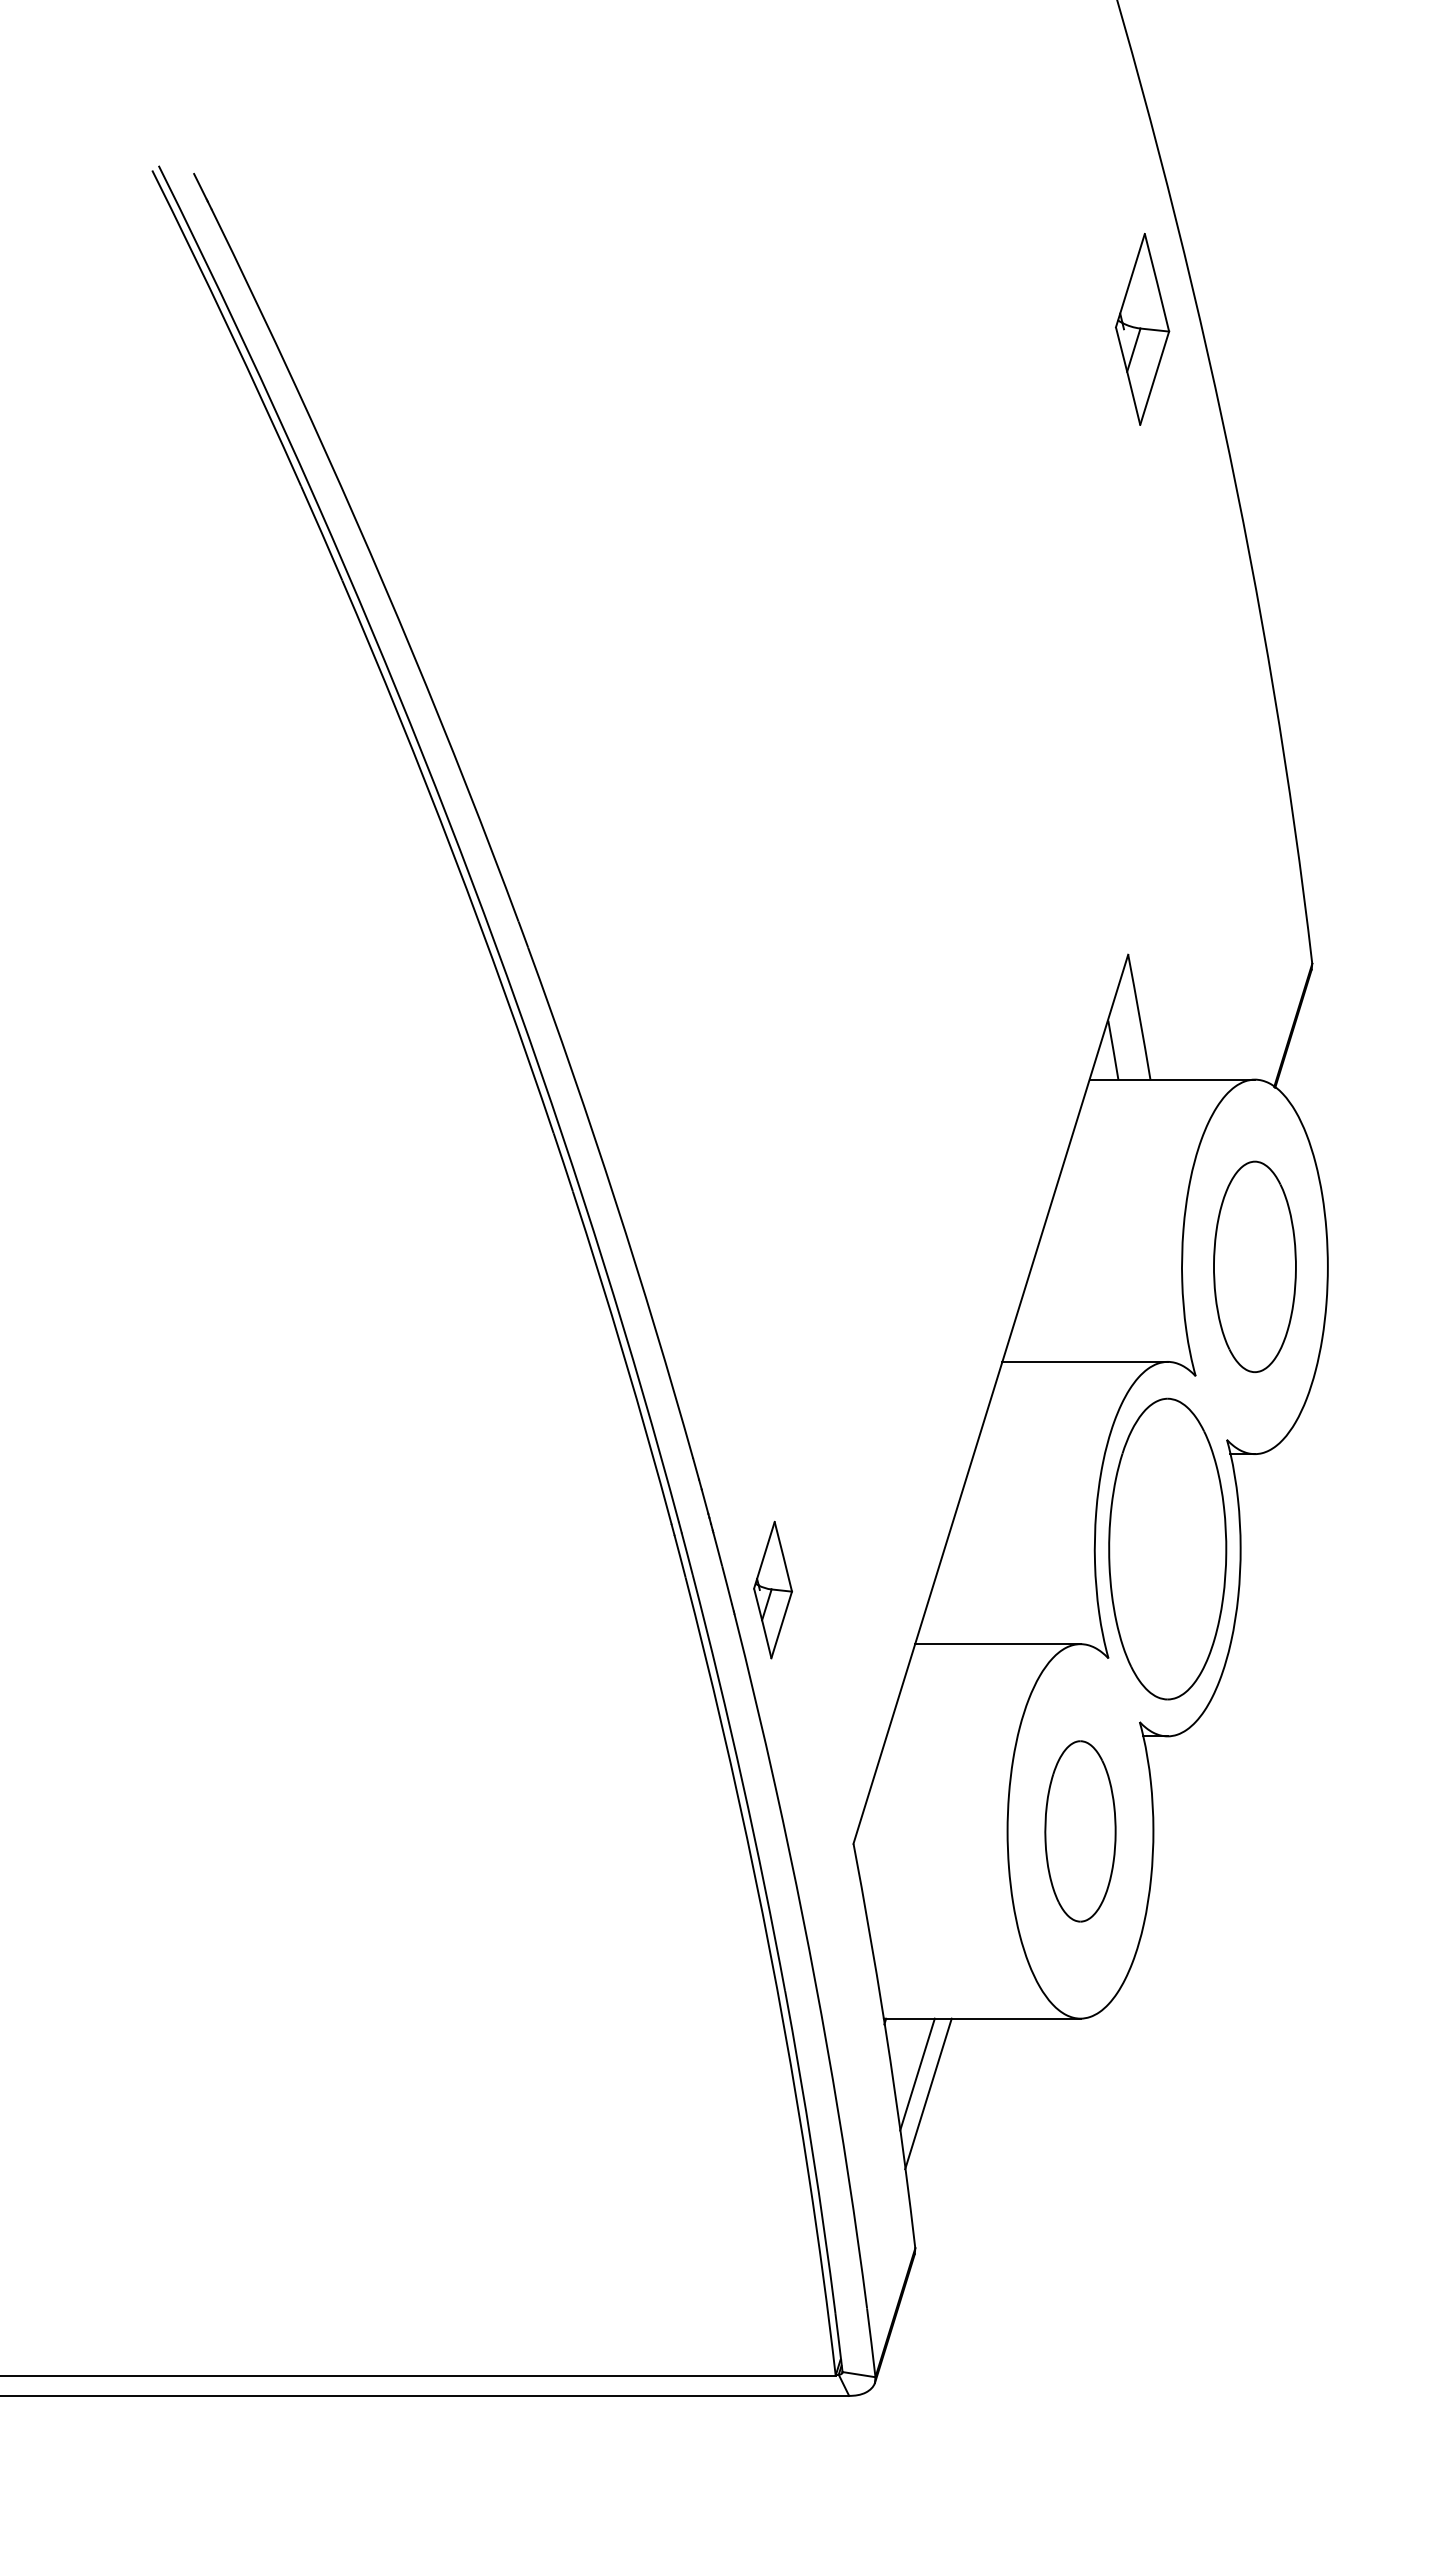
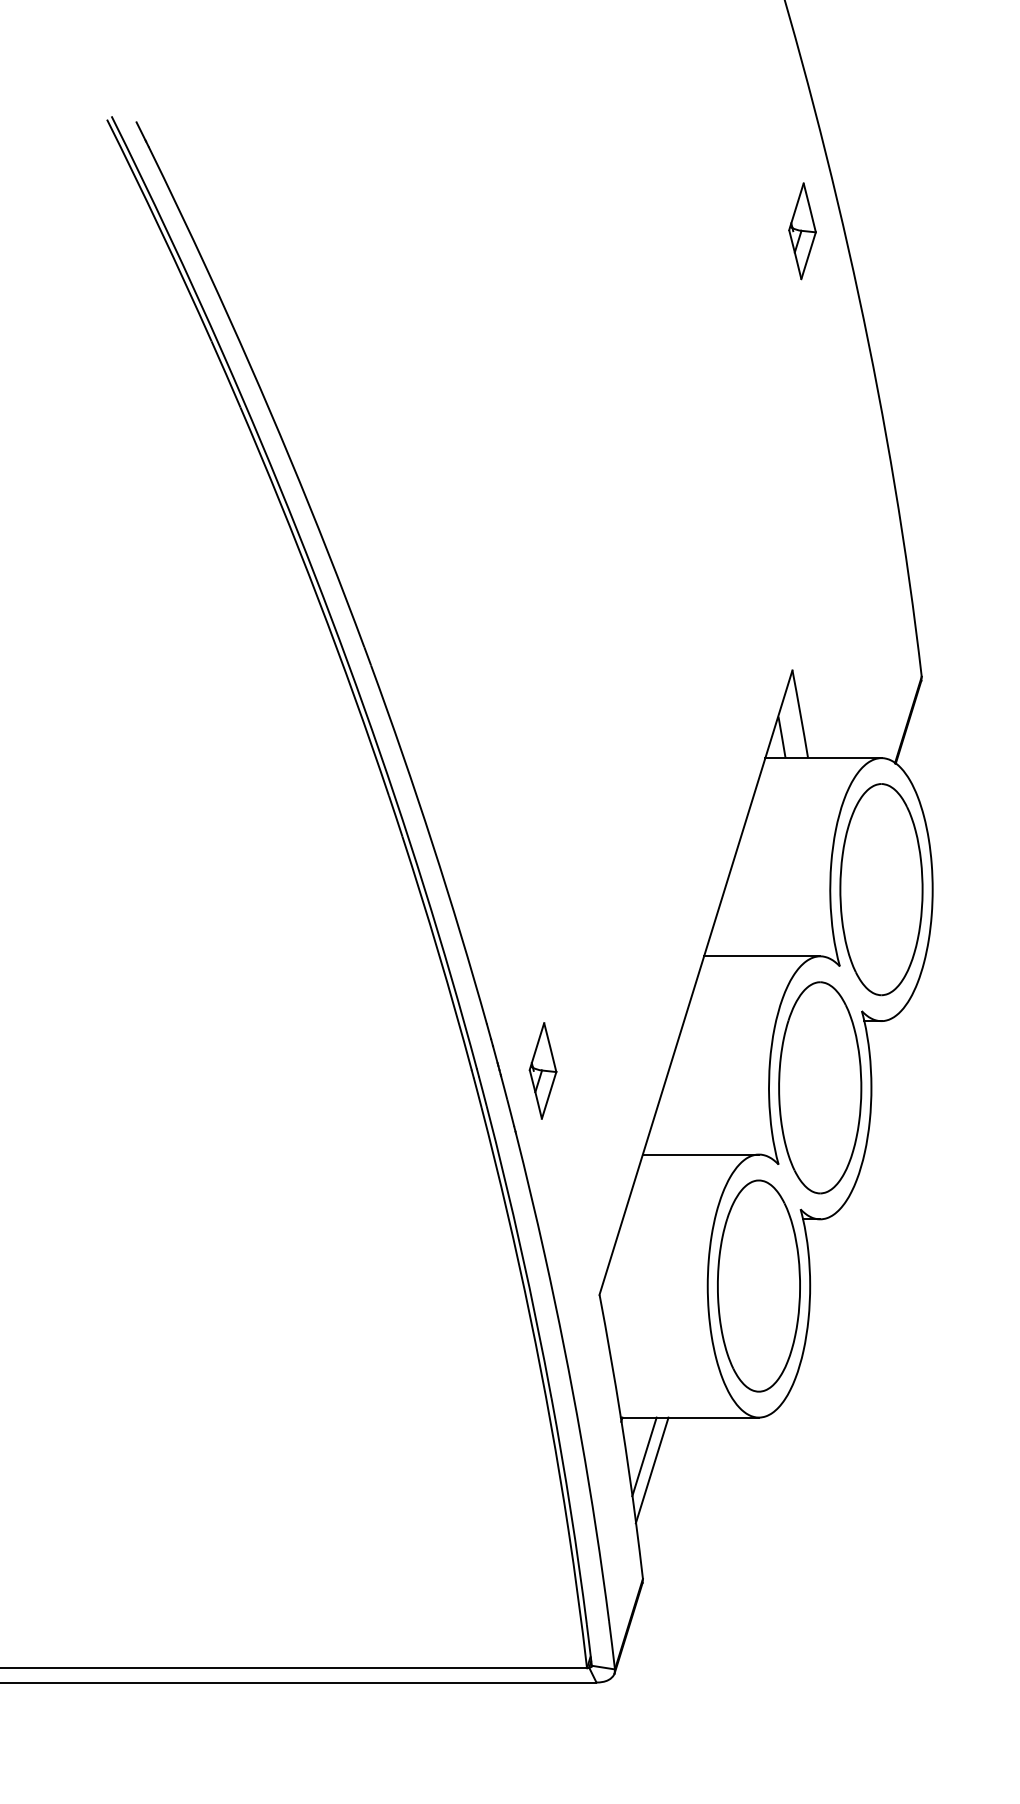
part: (1142, 329) -> (802, 231), size x0.71
part: (1254, 1266) -> (881, 889), size x1.43
part: (772, 1589) -> (542, 1070), moved
part: (1080, 1831) -> (758, 1286), size x1.67

